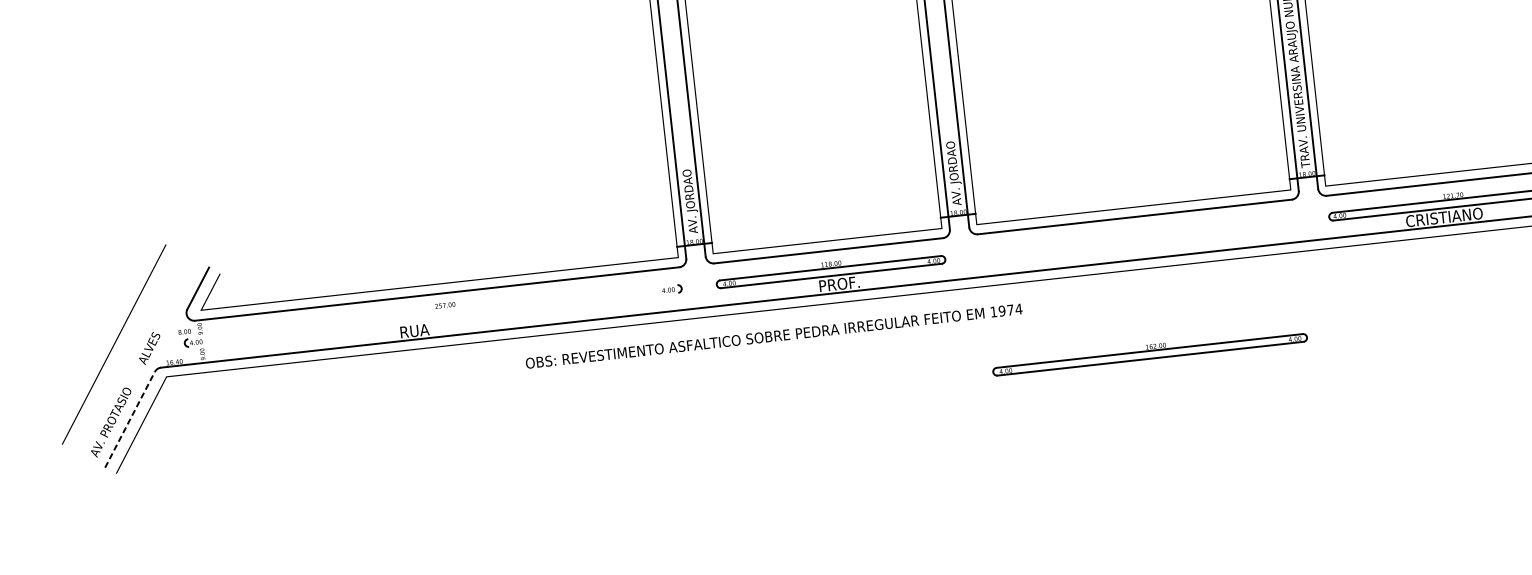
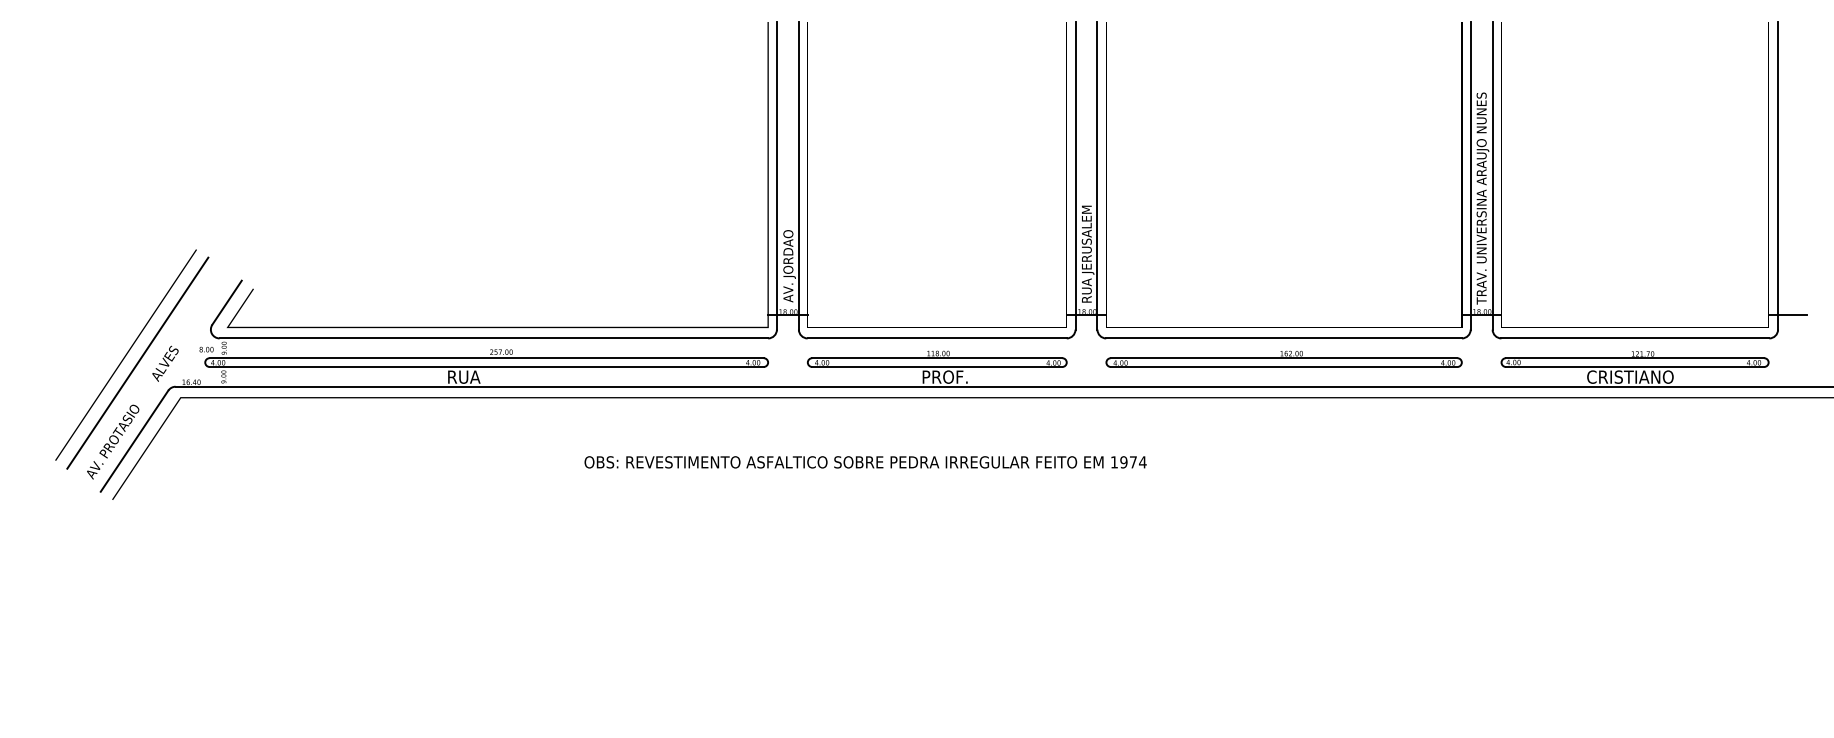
text: (953, 162) -> (1087, 254), AV. JORDAO -> RUA JERUSALEM
line: (432, 312) -> (486, 358), added
line: (433, 319) -> (486, 366), added
text: (774, 336) -> (865, 462), moved
line: (124, 349) -> (137, 362), added
part: (1149, 351) -> (1283, 358), moved
line: (130, 420) -> (134, 441), dashed -> solid

